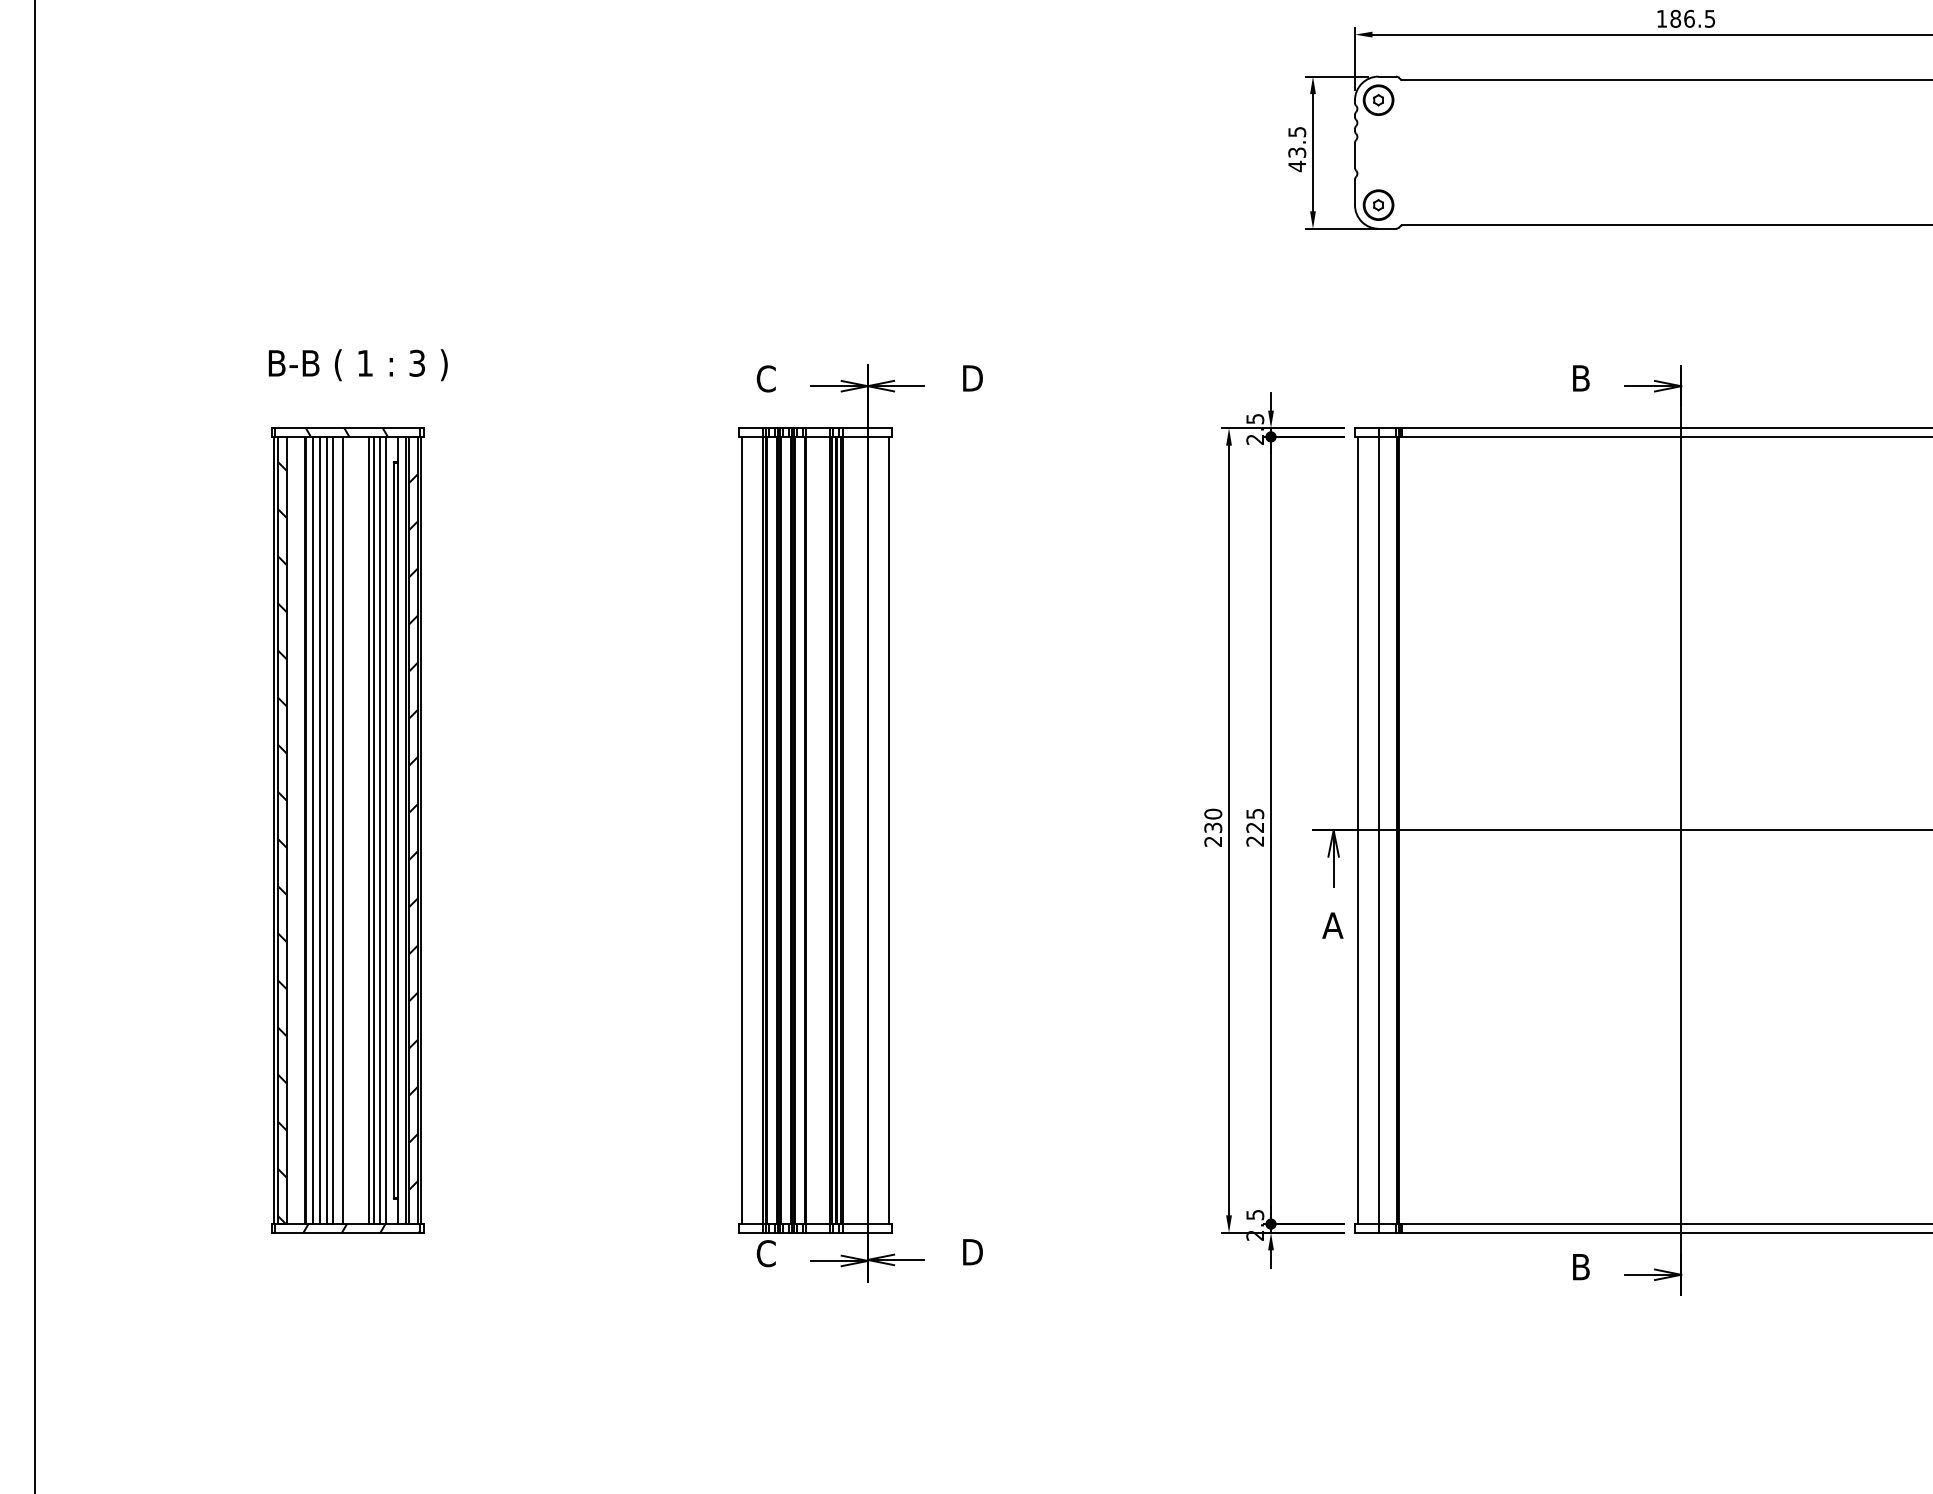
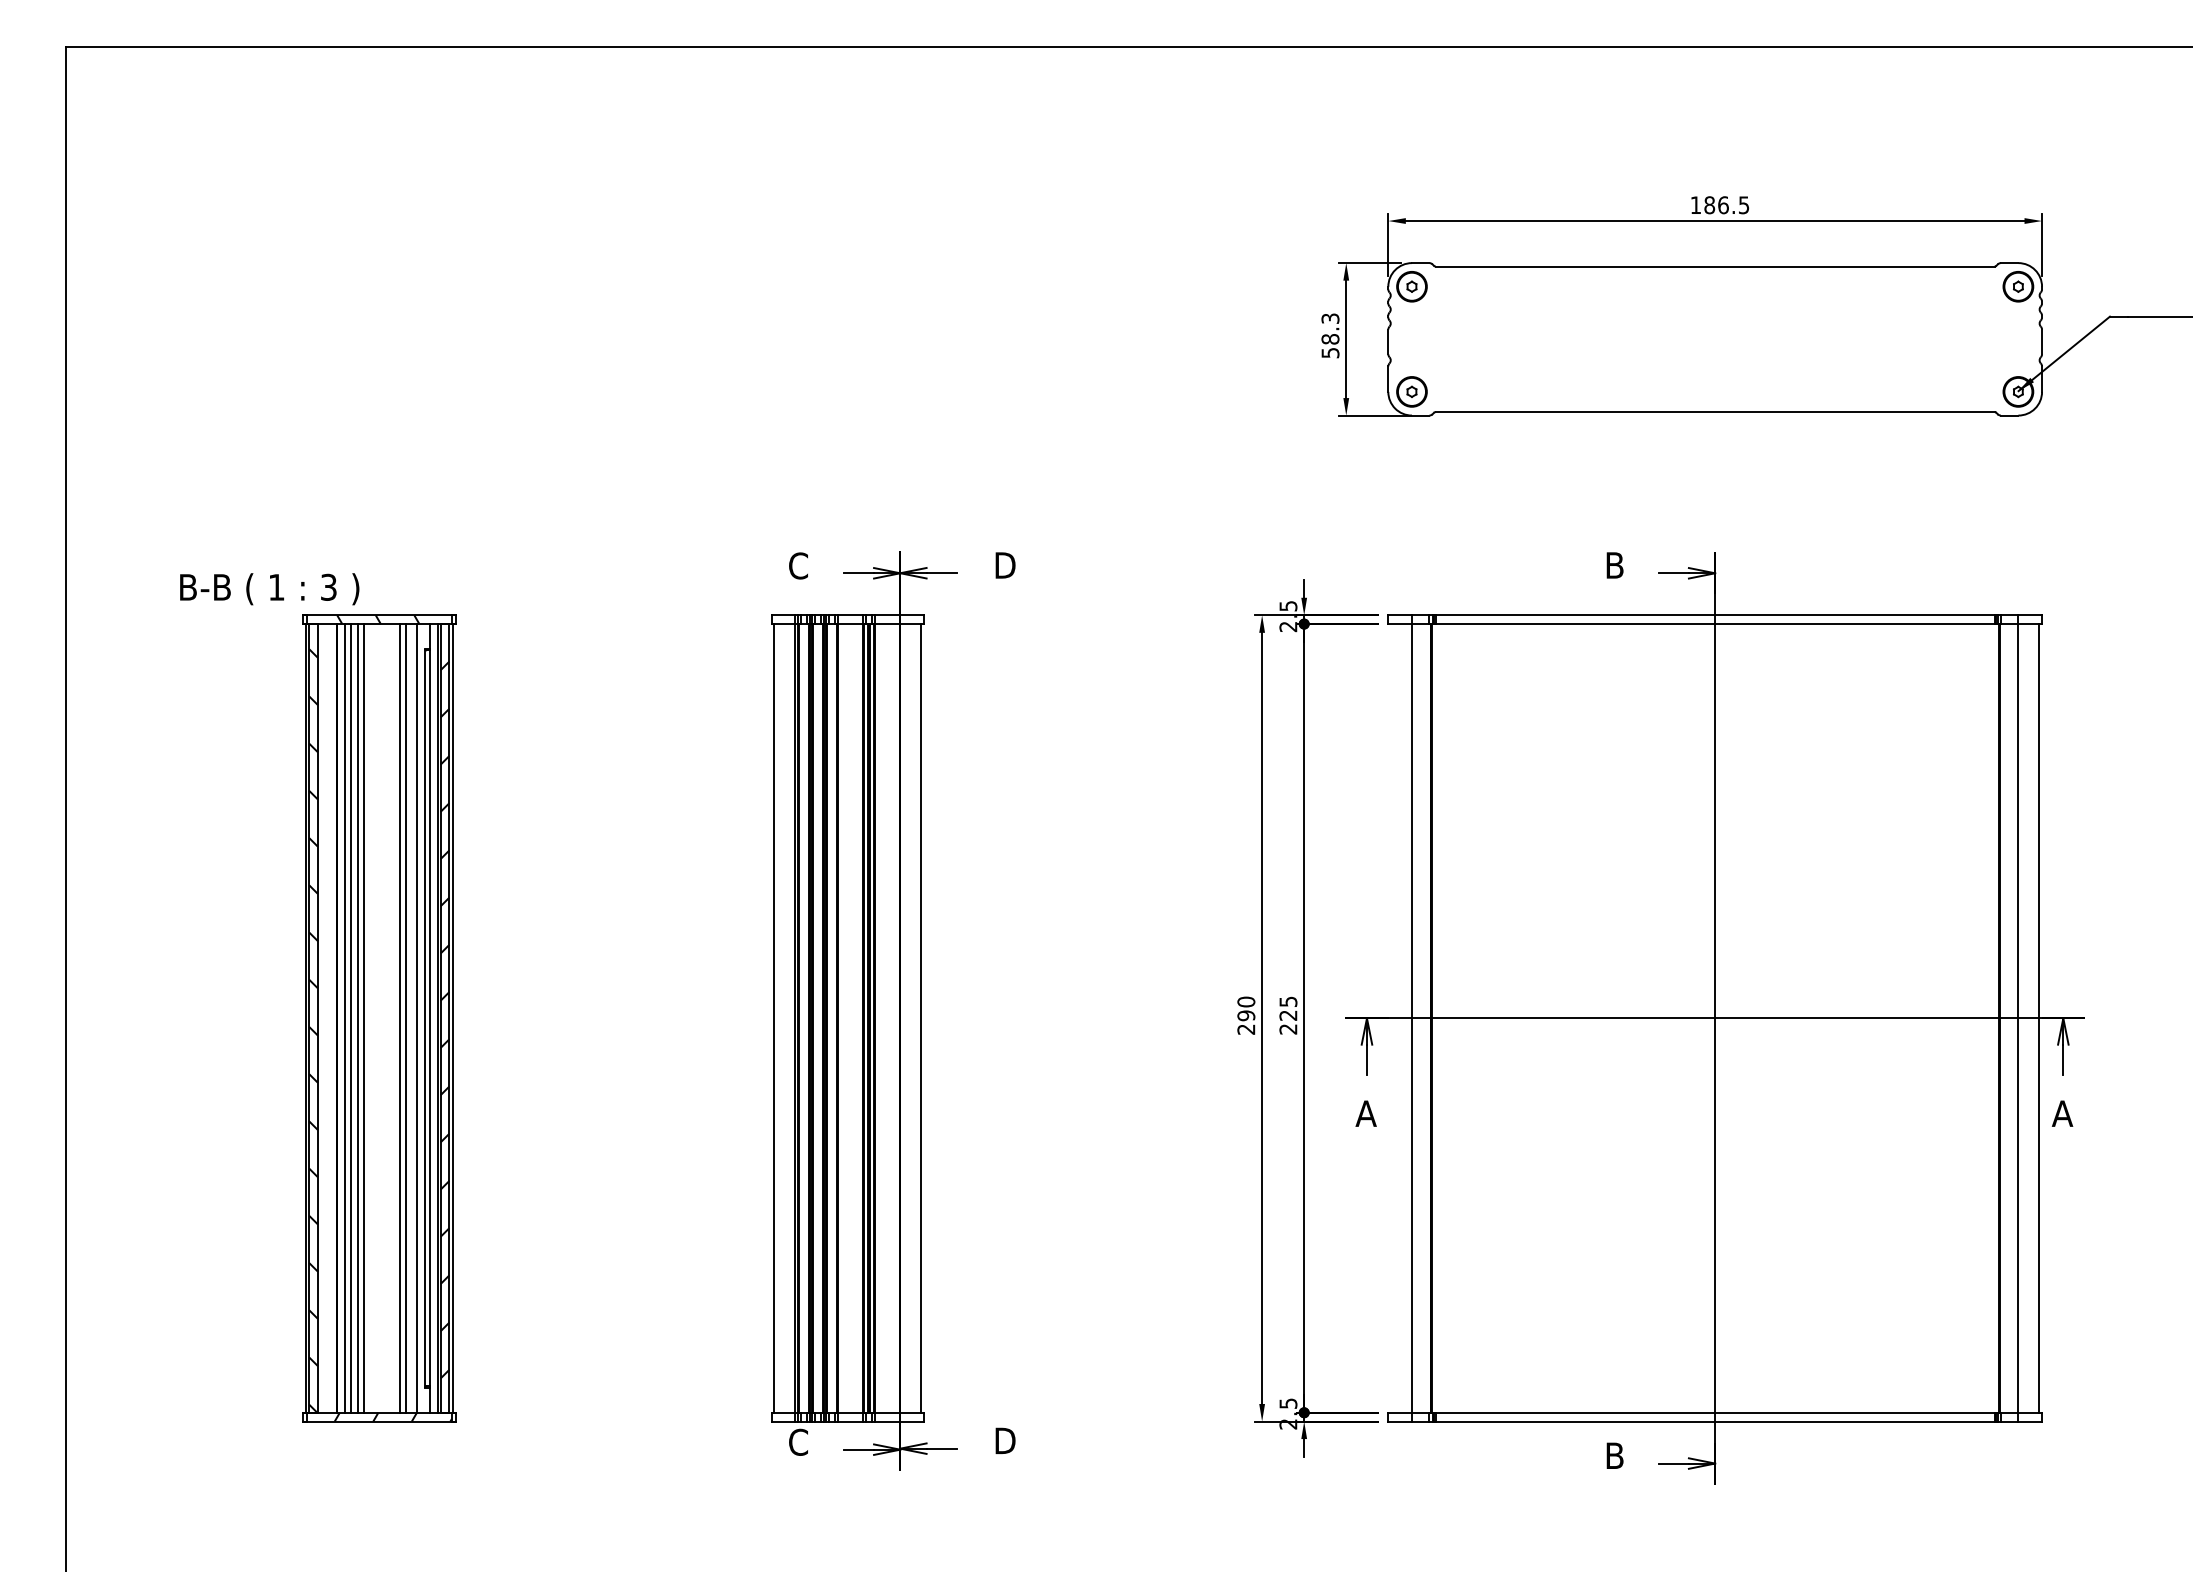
text: (1297, 148) -> (1330, 335), 43.5 -> 58.3
text: (358, 365) -> (269, 589), moved
text: (1213, 827) -> (1246, 1015), 230 -> 290
line: (343, 830) -> (374, 1018), removed
line: (380, 830) -> (411, 1018), removed
line: (1357, 830) -> (1390, 1018), removed

